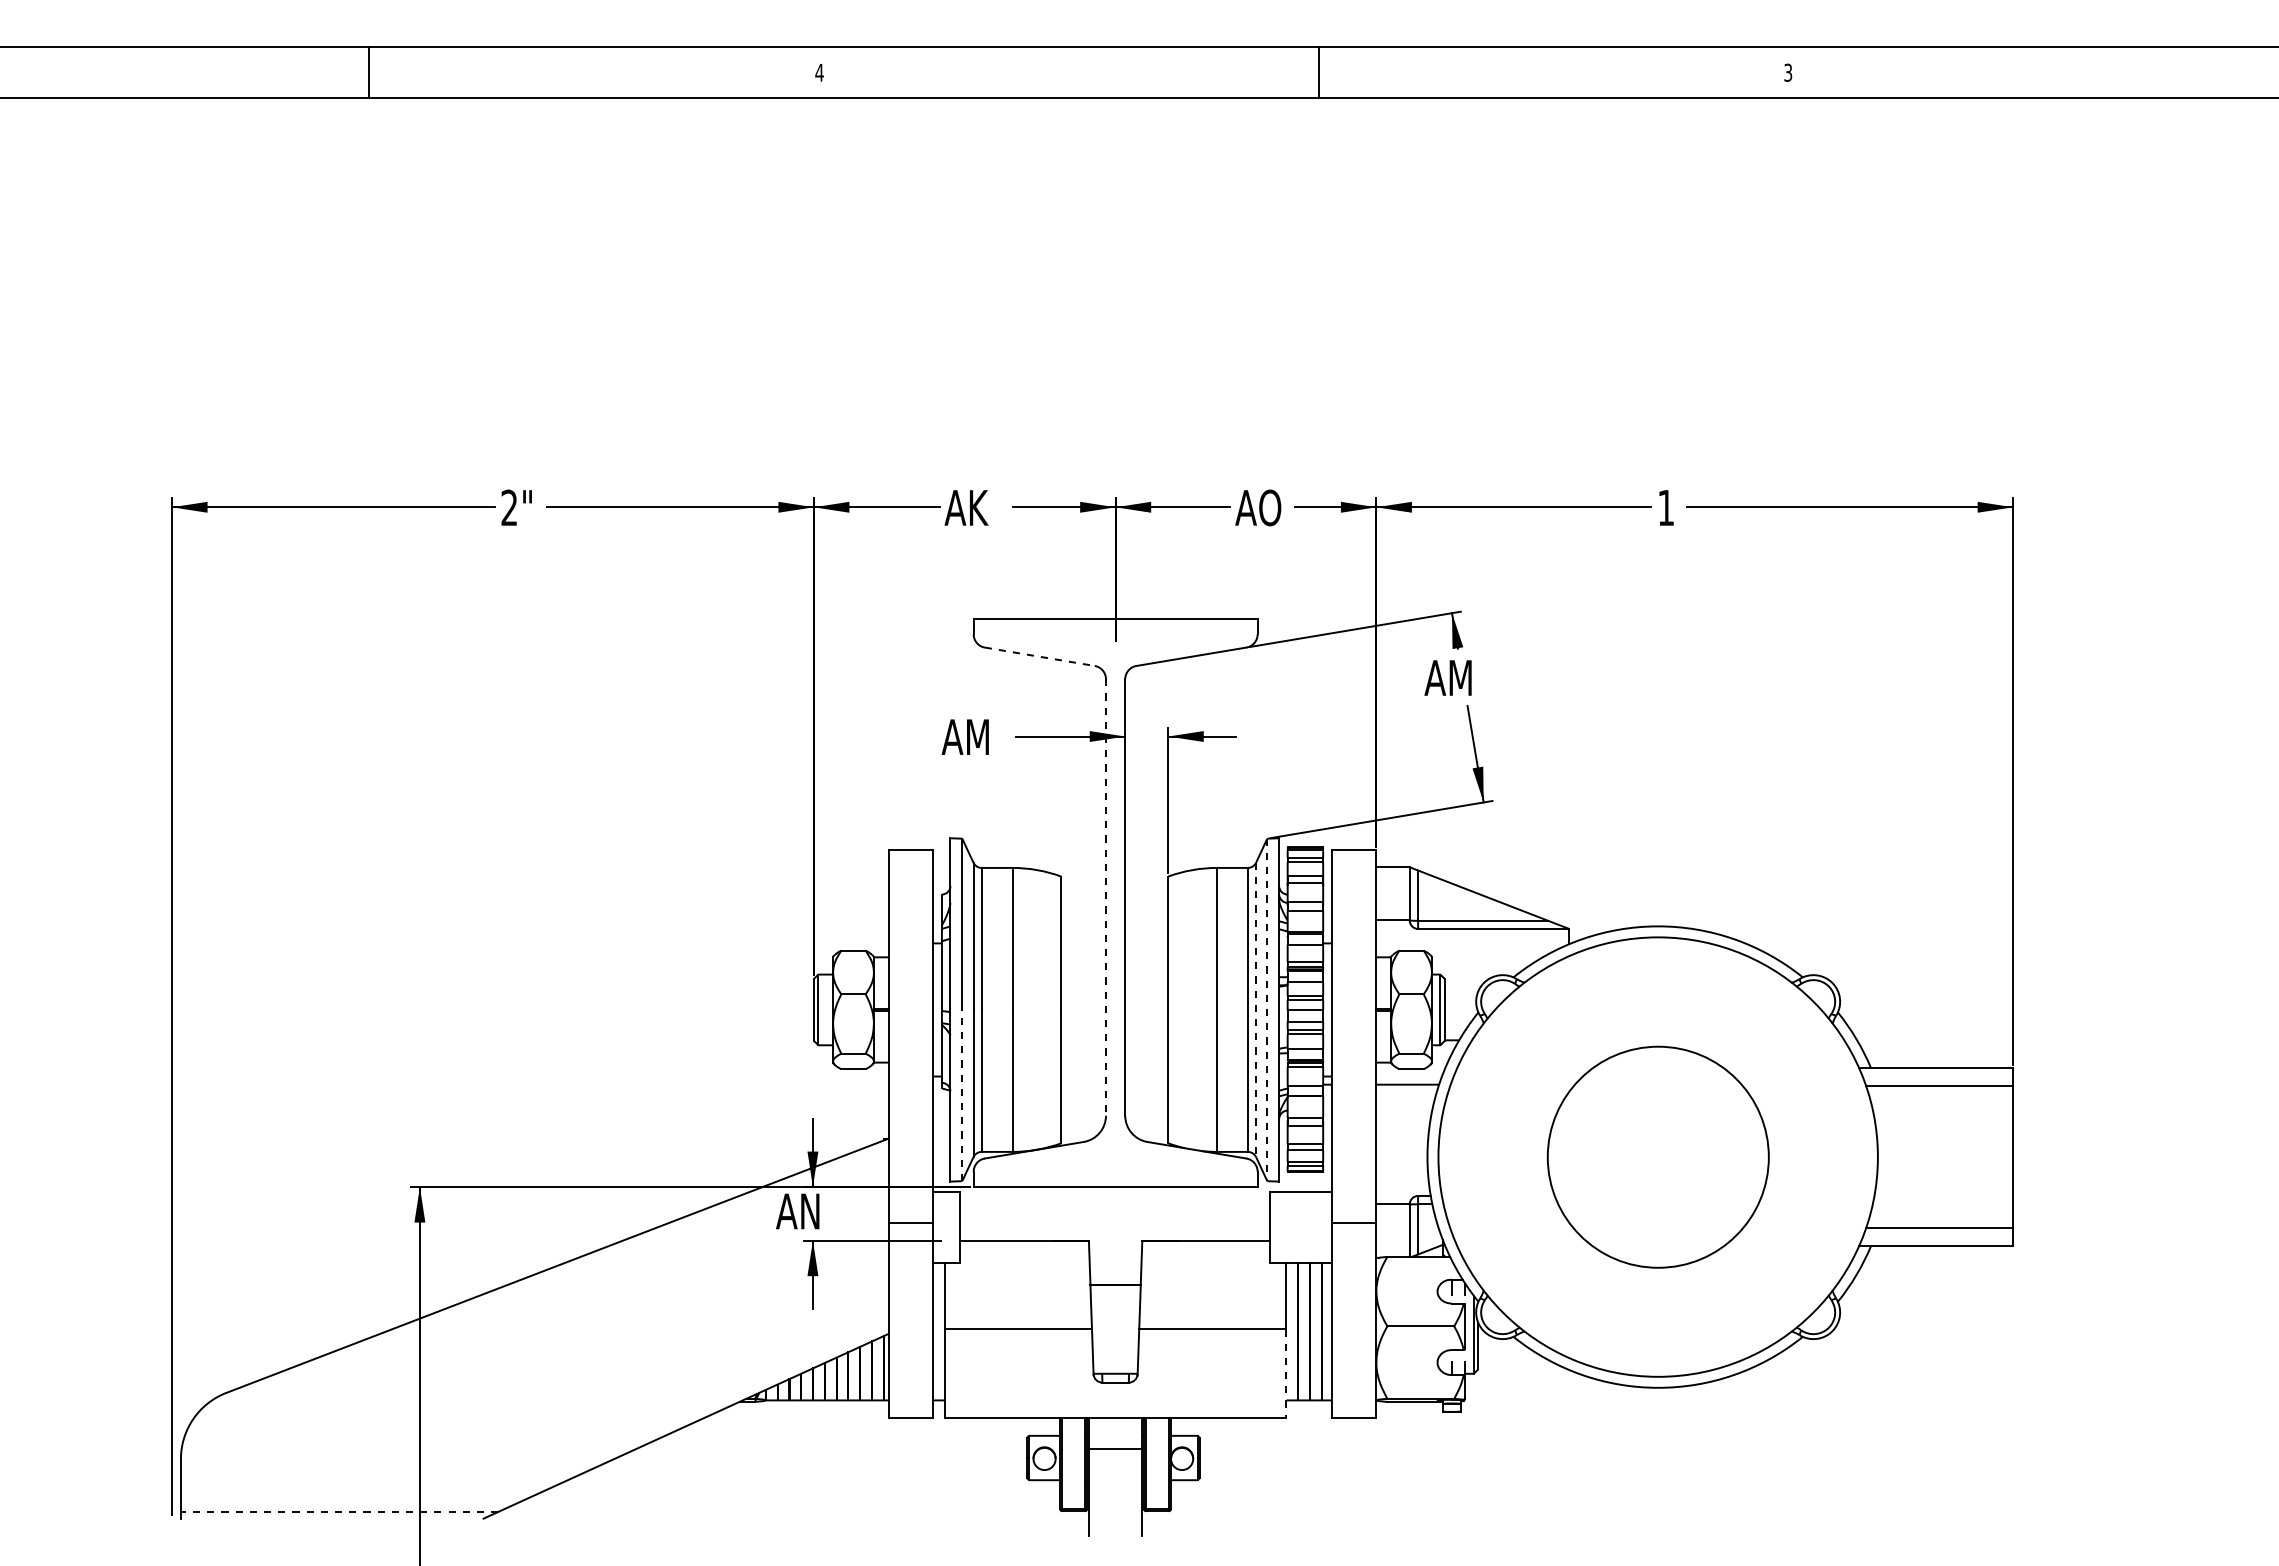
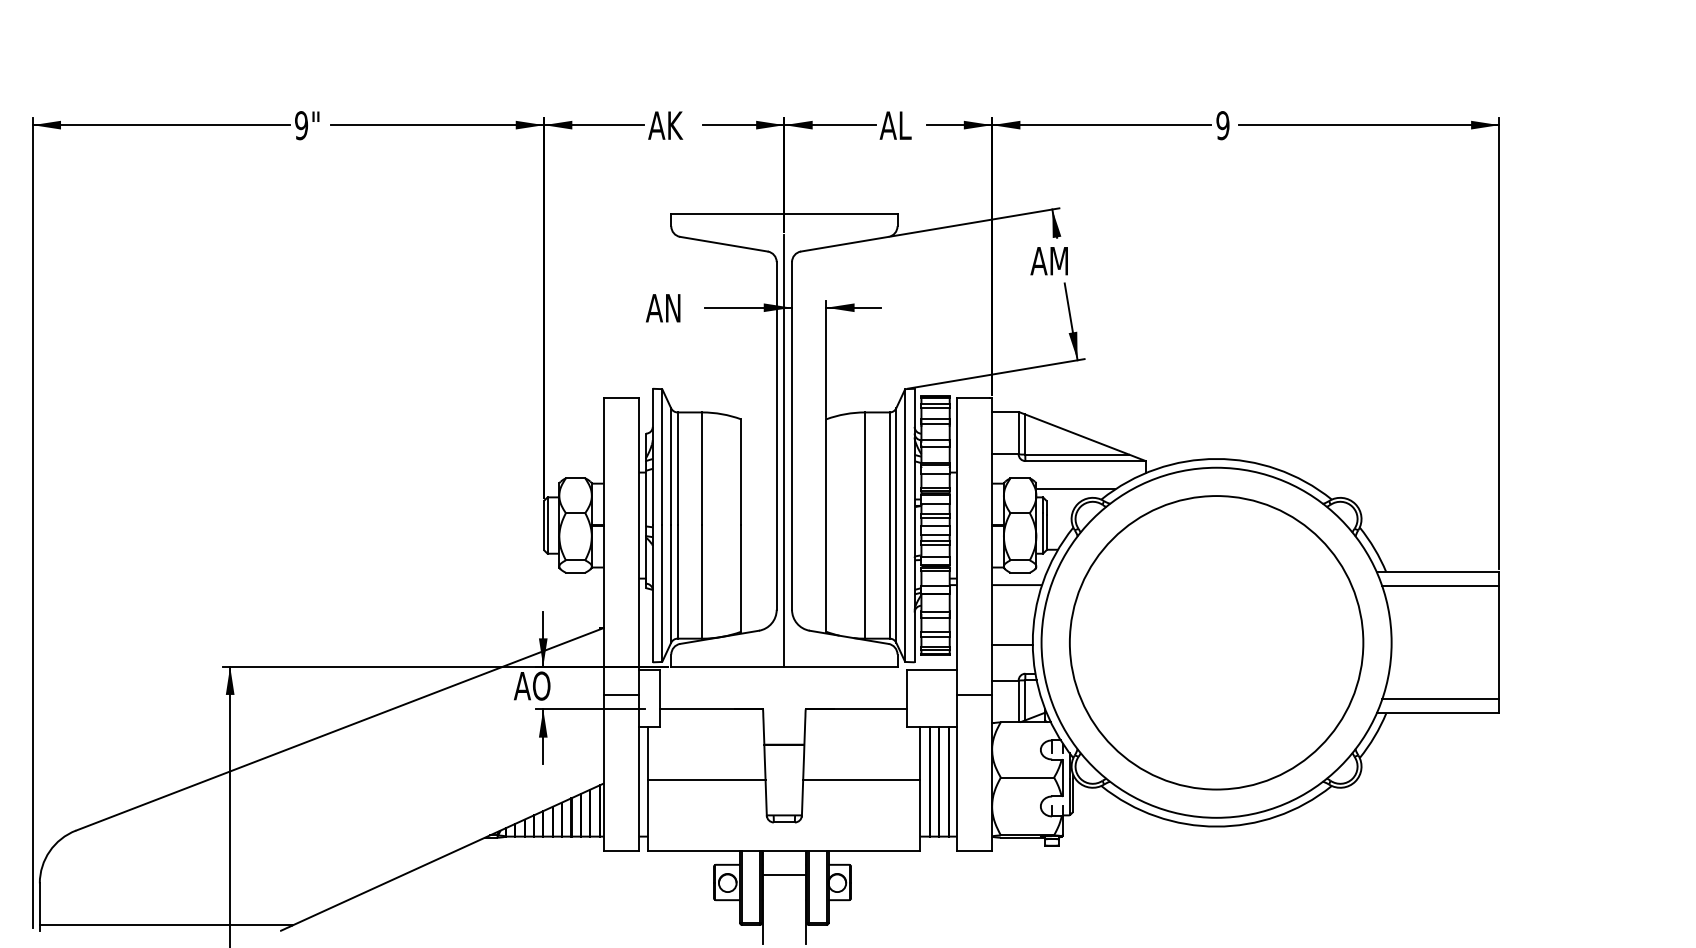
text: (509, 507) -> (301, 125), 2" -> 9"
text: (1270, 507) -> (907, 125), AO -> AL
text: (1666, 507) -> (1223, 125), 1 -> 9
line: (1039, 656) -> (723, 244), dashed -> solid
text: (979, 736) -> (675, 307), AM -> AN
line: (1106, 897) -> (777, 435), dashed -> solid
line: (1115, 915) -> (784, 450), added
line: (1481, 964) -> (1075, 489), added
line: (1256, 1010) -> (896, 526), dashed -> solid
line: (1267, 1010) -> (905, 526), dashed -> solid
line: (962, 1095) -> (662, 593), dashed -> solid
circle: (1658, 1157) -> (1216, 643), size x1.67
line: (1401, 1160) -> (1012, 645), added
text: (810, 1211) -> (541, 686), AN -> AO
line: (1286, 1374) -> (920, 815), dashed -> solid
line: (339, 1511) -> (166, 925), dashed -> solid

